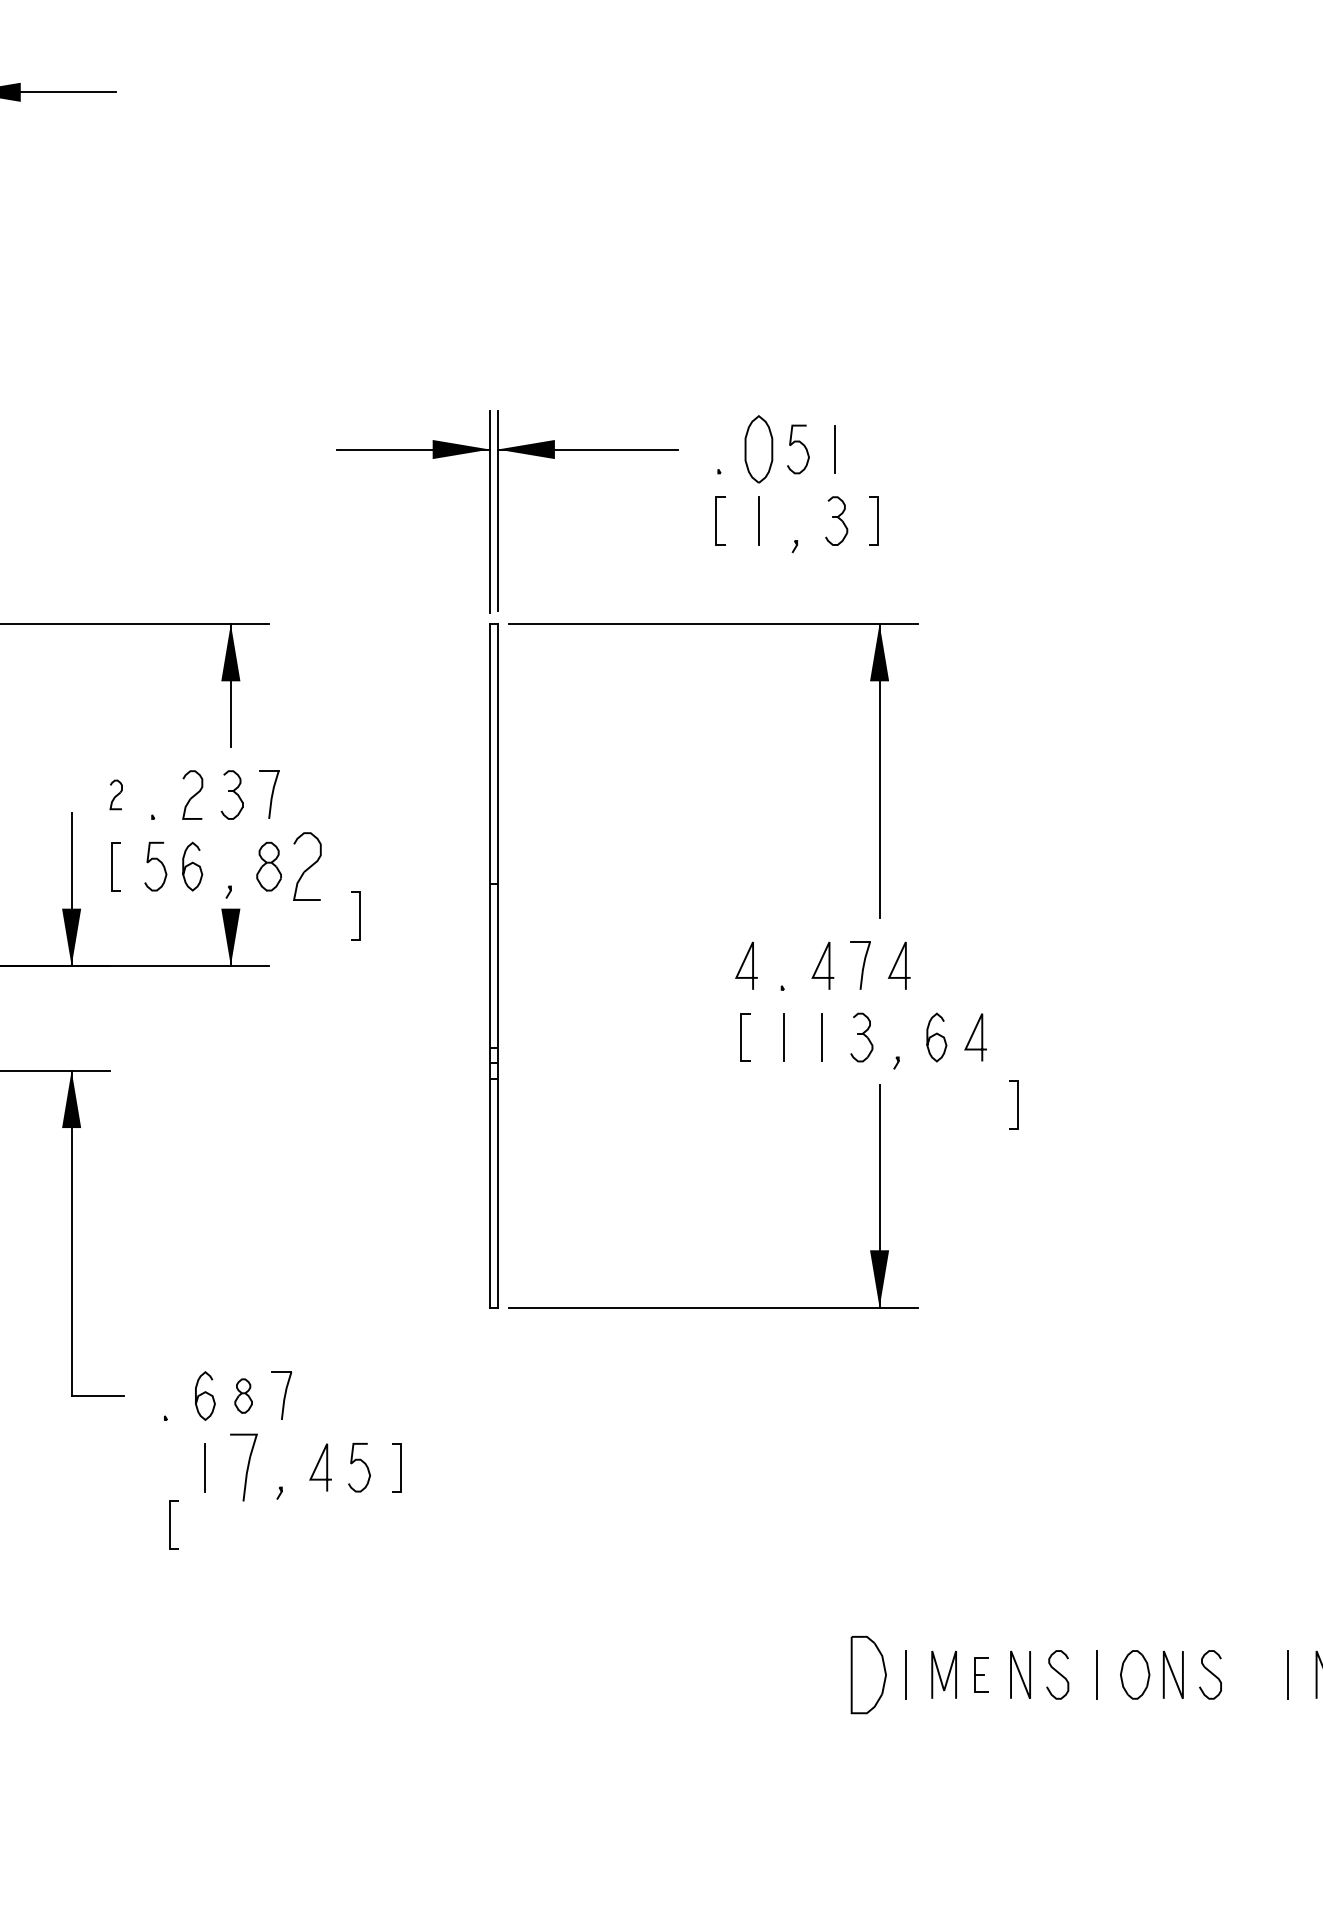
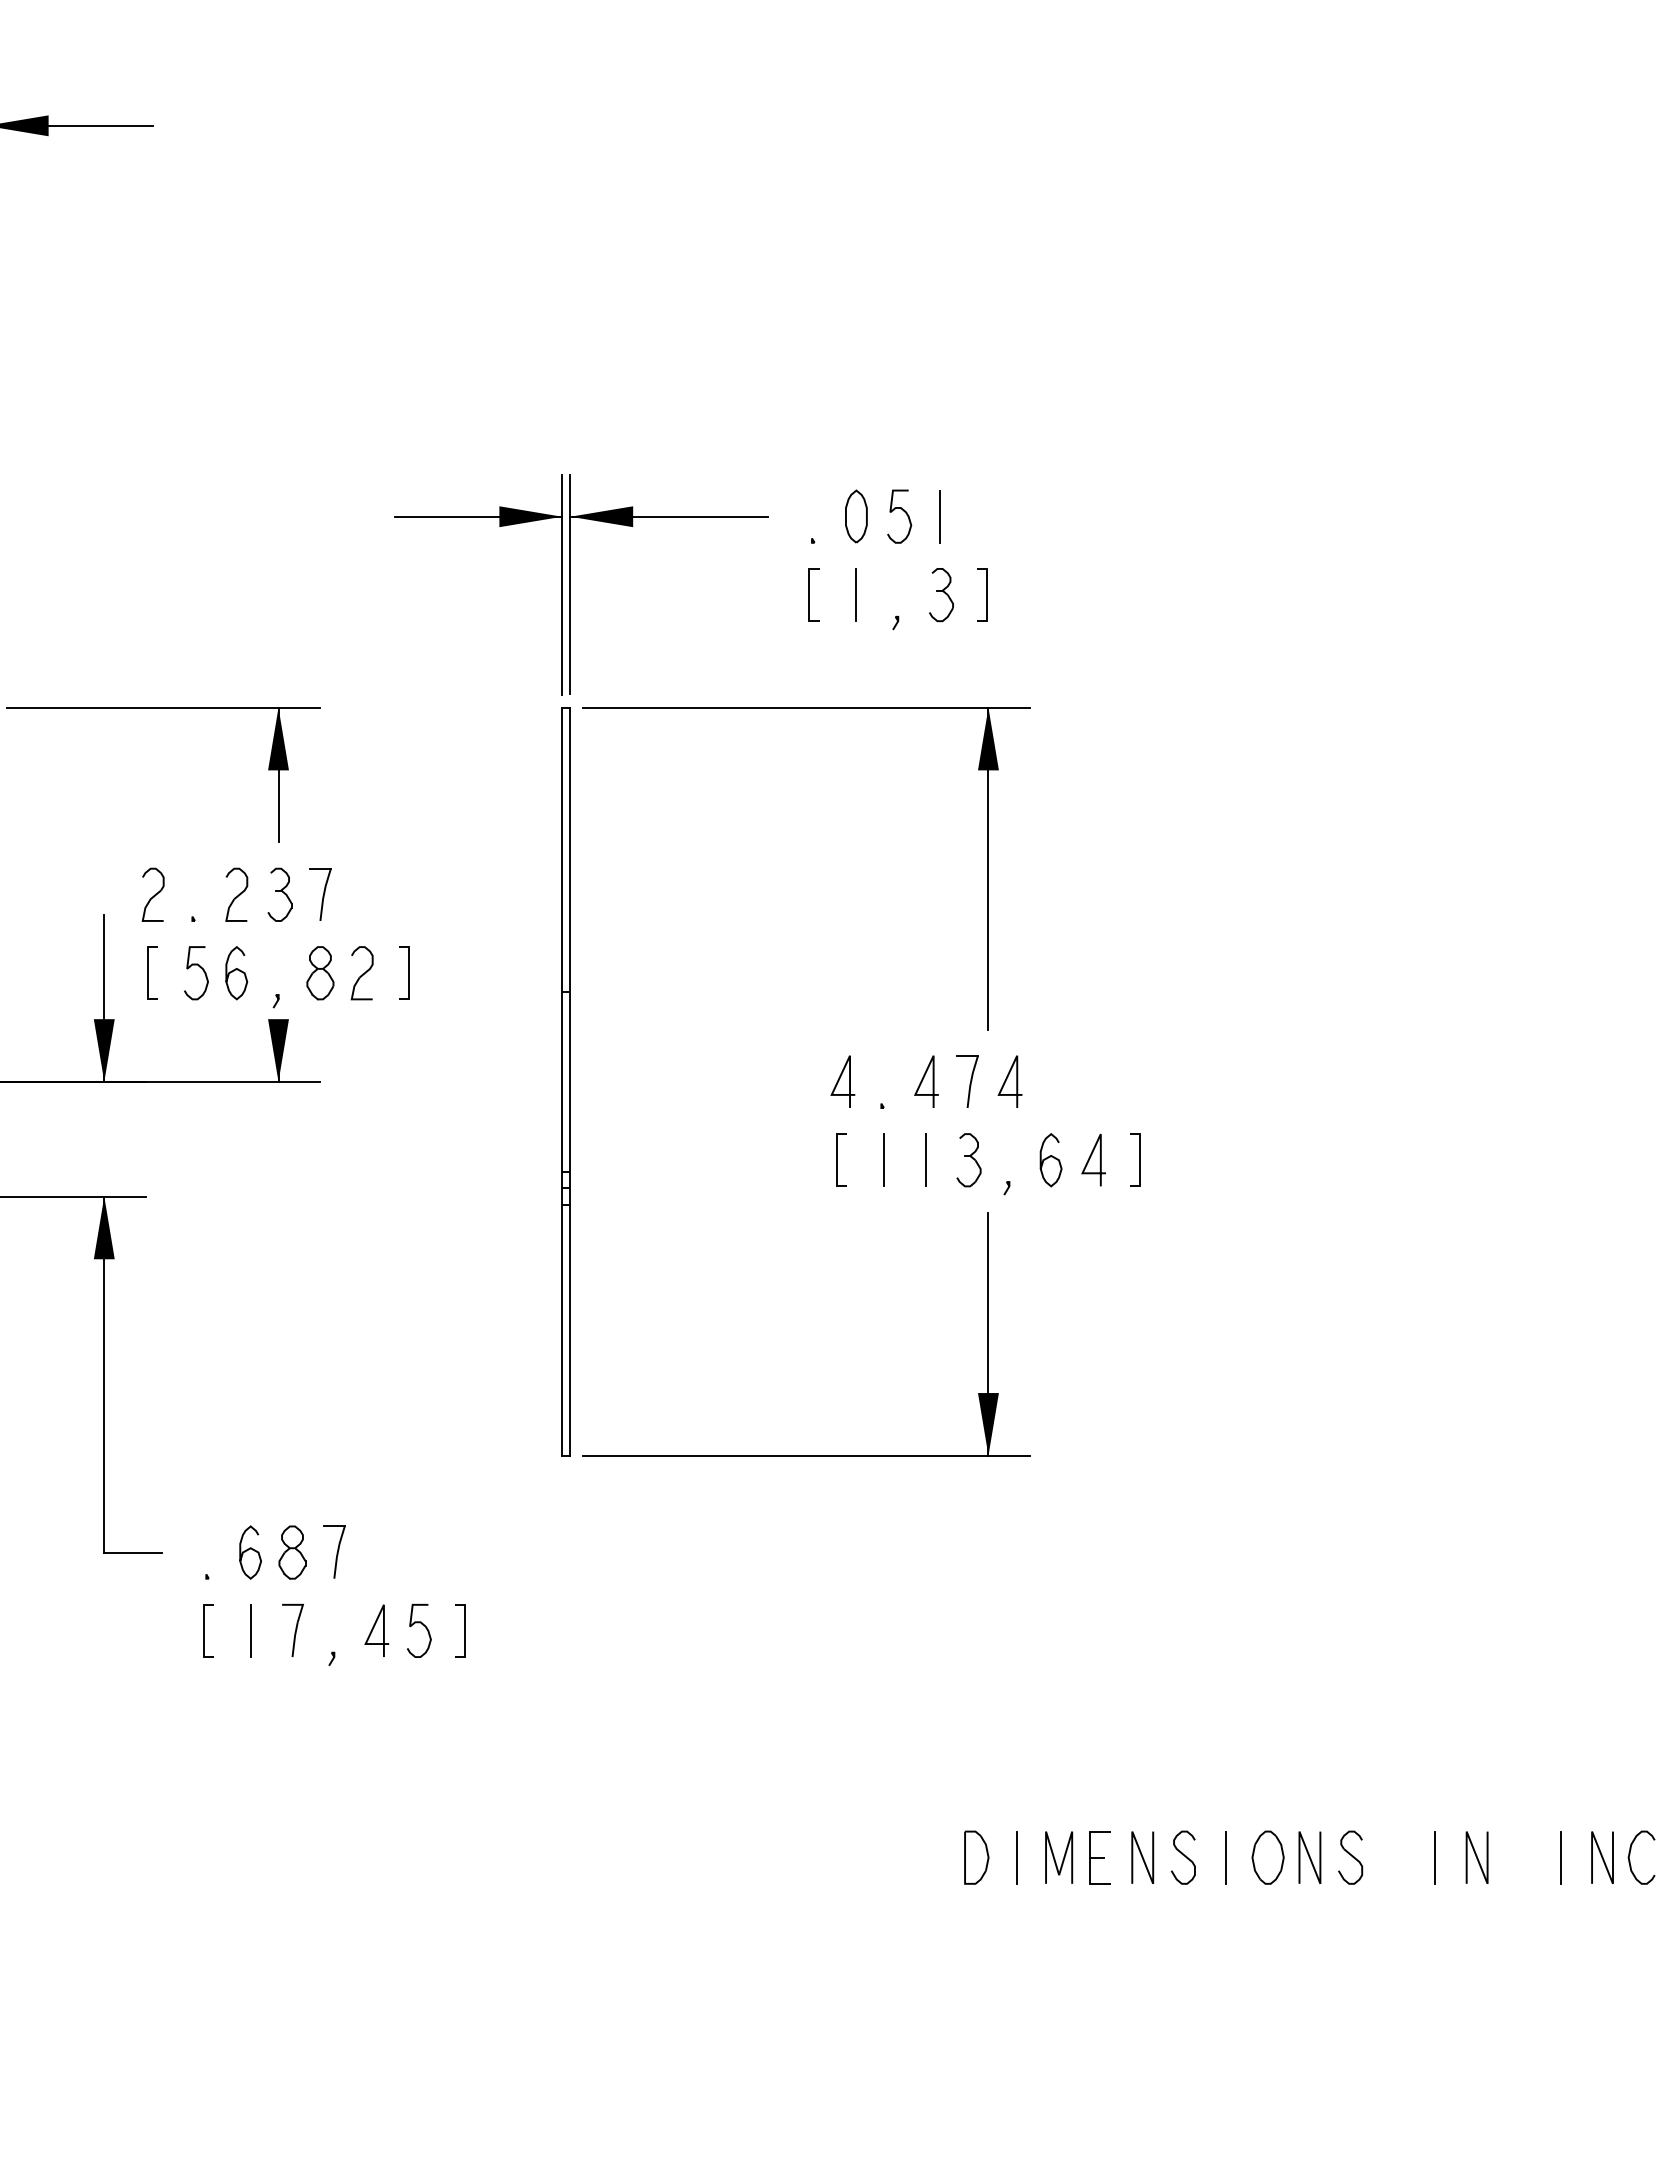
part: (759, 449) -> (856, 516), size x0.71
part: (115, 794) -> (152, 894), size x1.67
part: (306, 866) -> (361, 973), size x0.71
line: (359, 915) -> (408, 972), moved
line: (1017, 1104) -> (1139, 1159), moved
part: (243, 1396) -> (292, 1552), size x1.43
part: (243, 1466) -> (292, 1629), size x0.71
line: (170, 1524) -> (204, 1630), moved
part: (868, 1674) -> (976, 1857), size x0.62
part: (981, 1674) -> (1099, 1857), size x1.43

